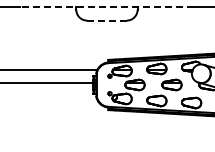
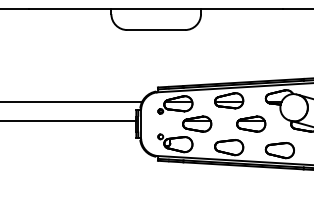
line: (106, 6) -> (155, 9), dashed -> solid
line: (106, 20) -> (155, 29), dashed -> solid

